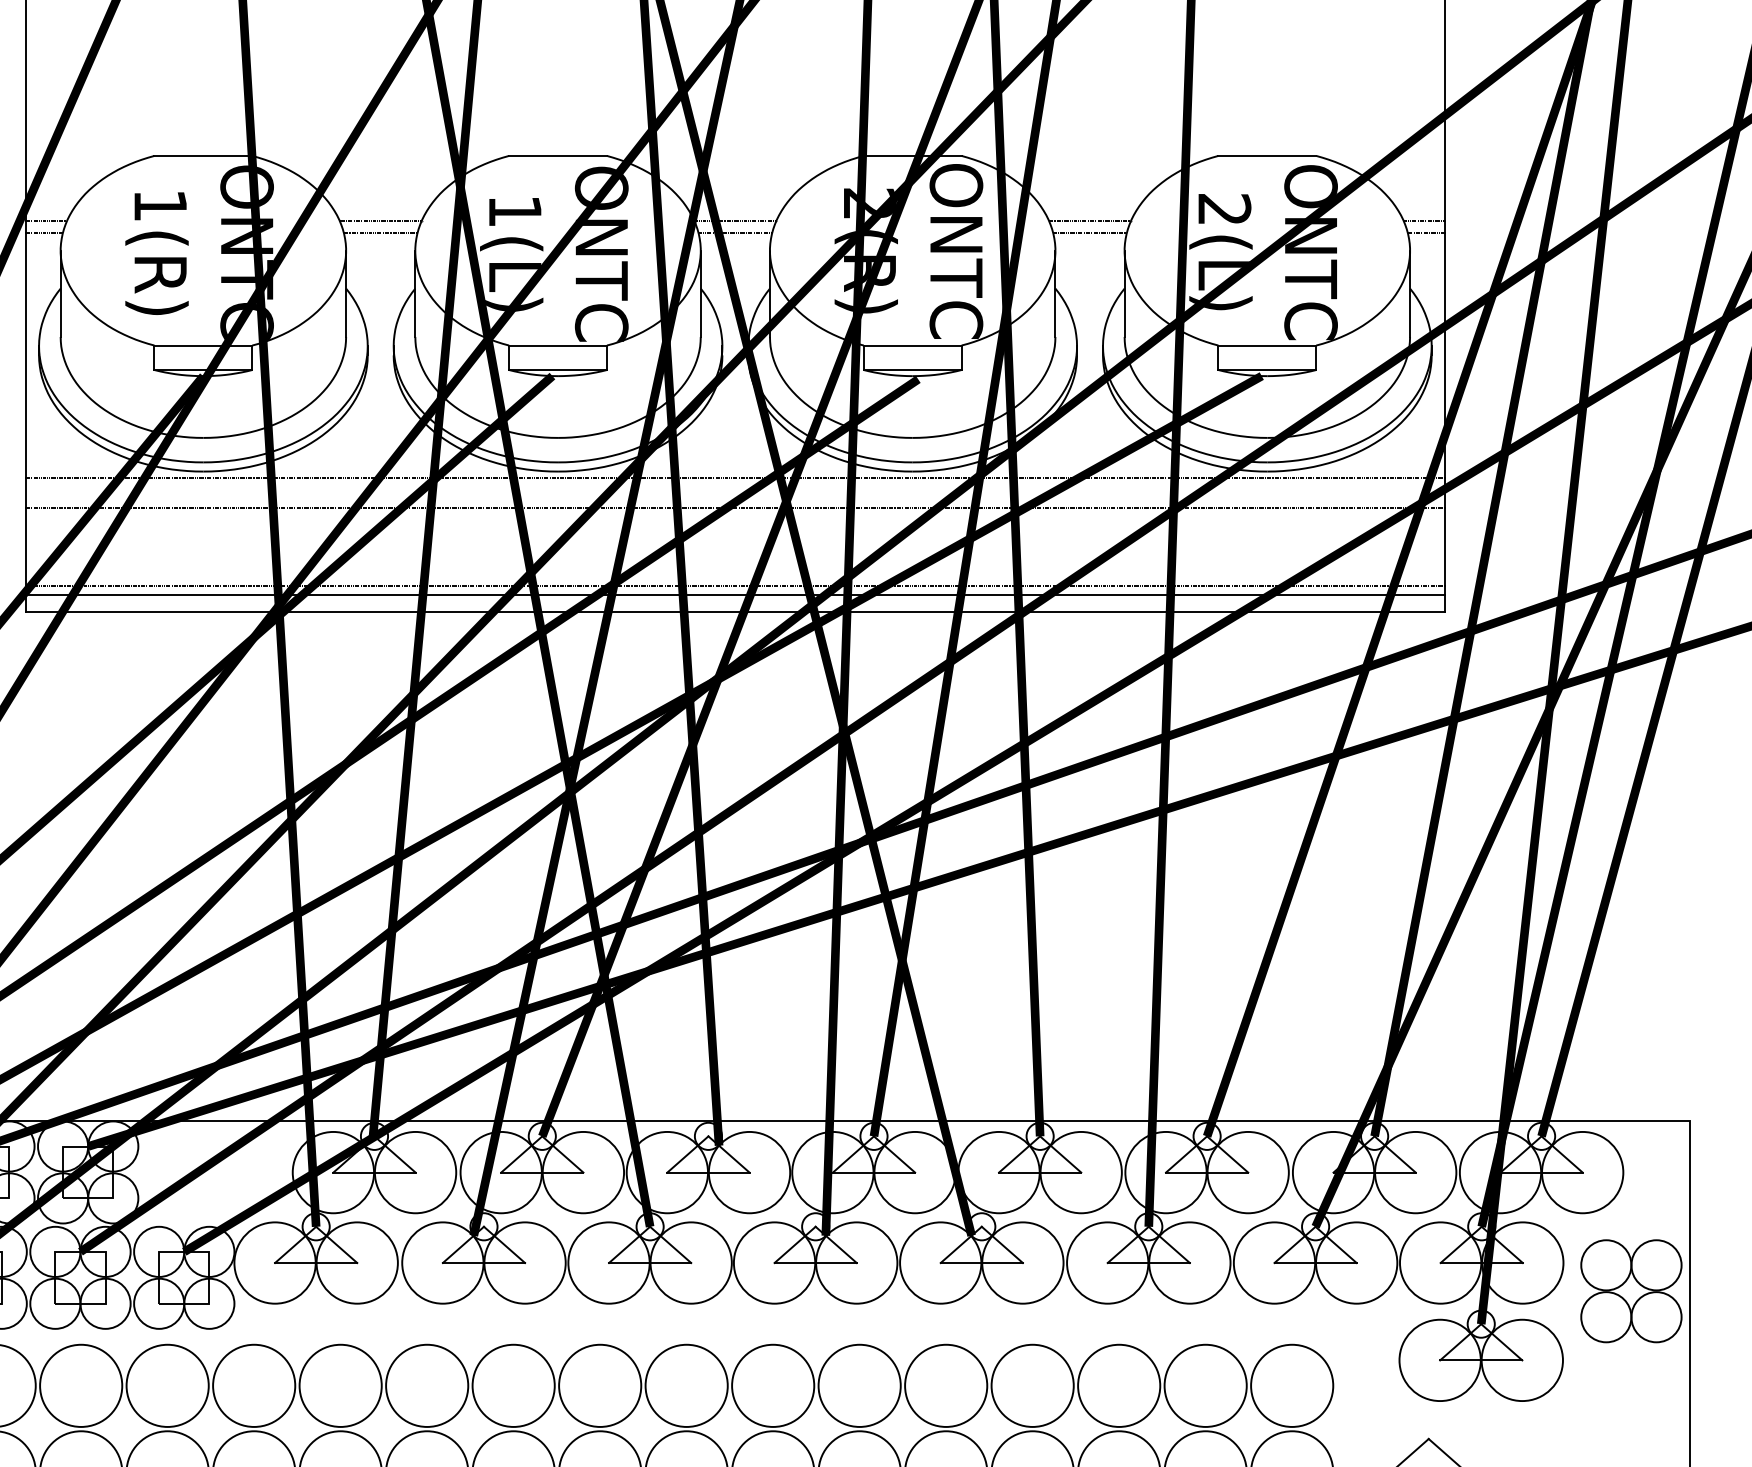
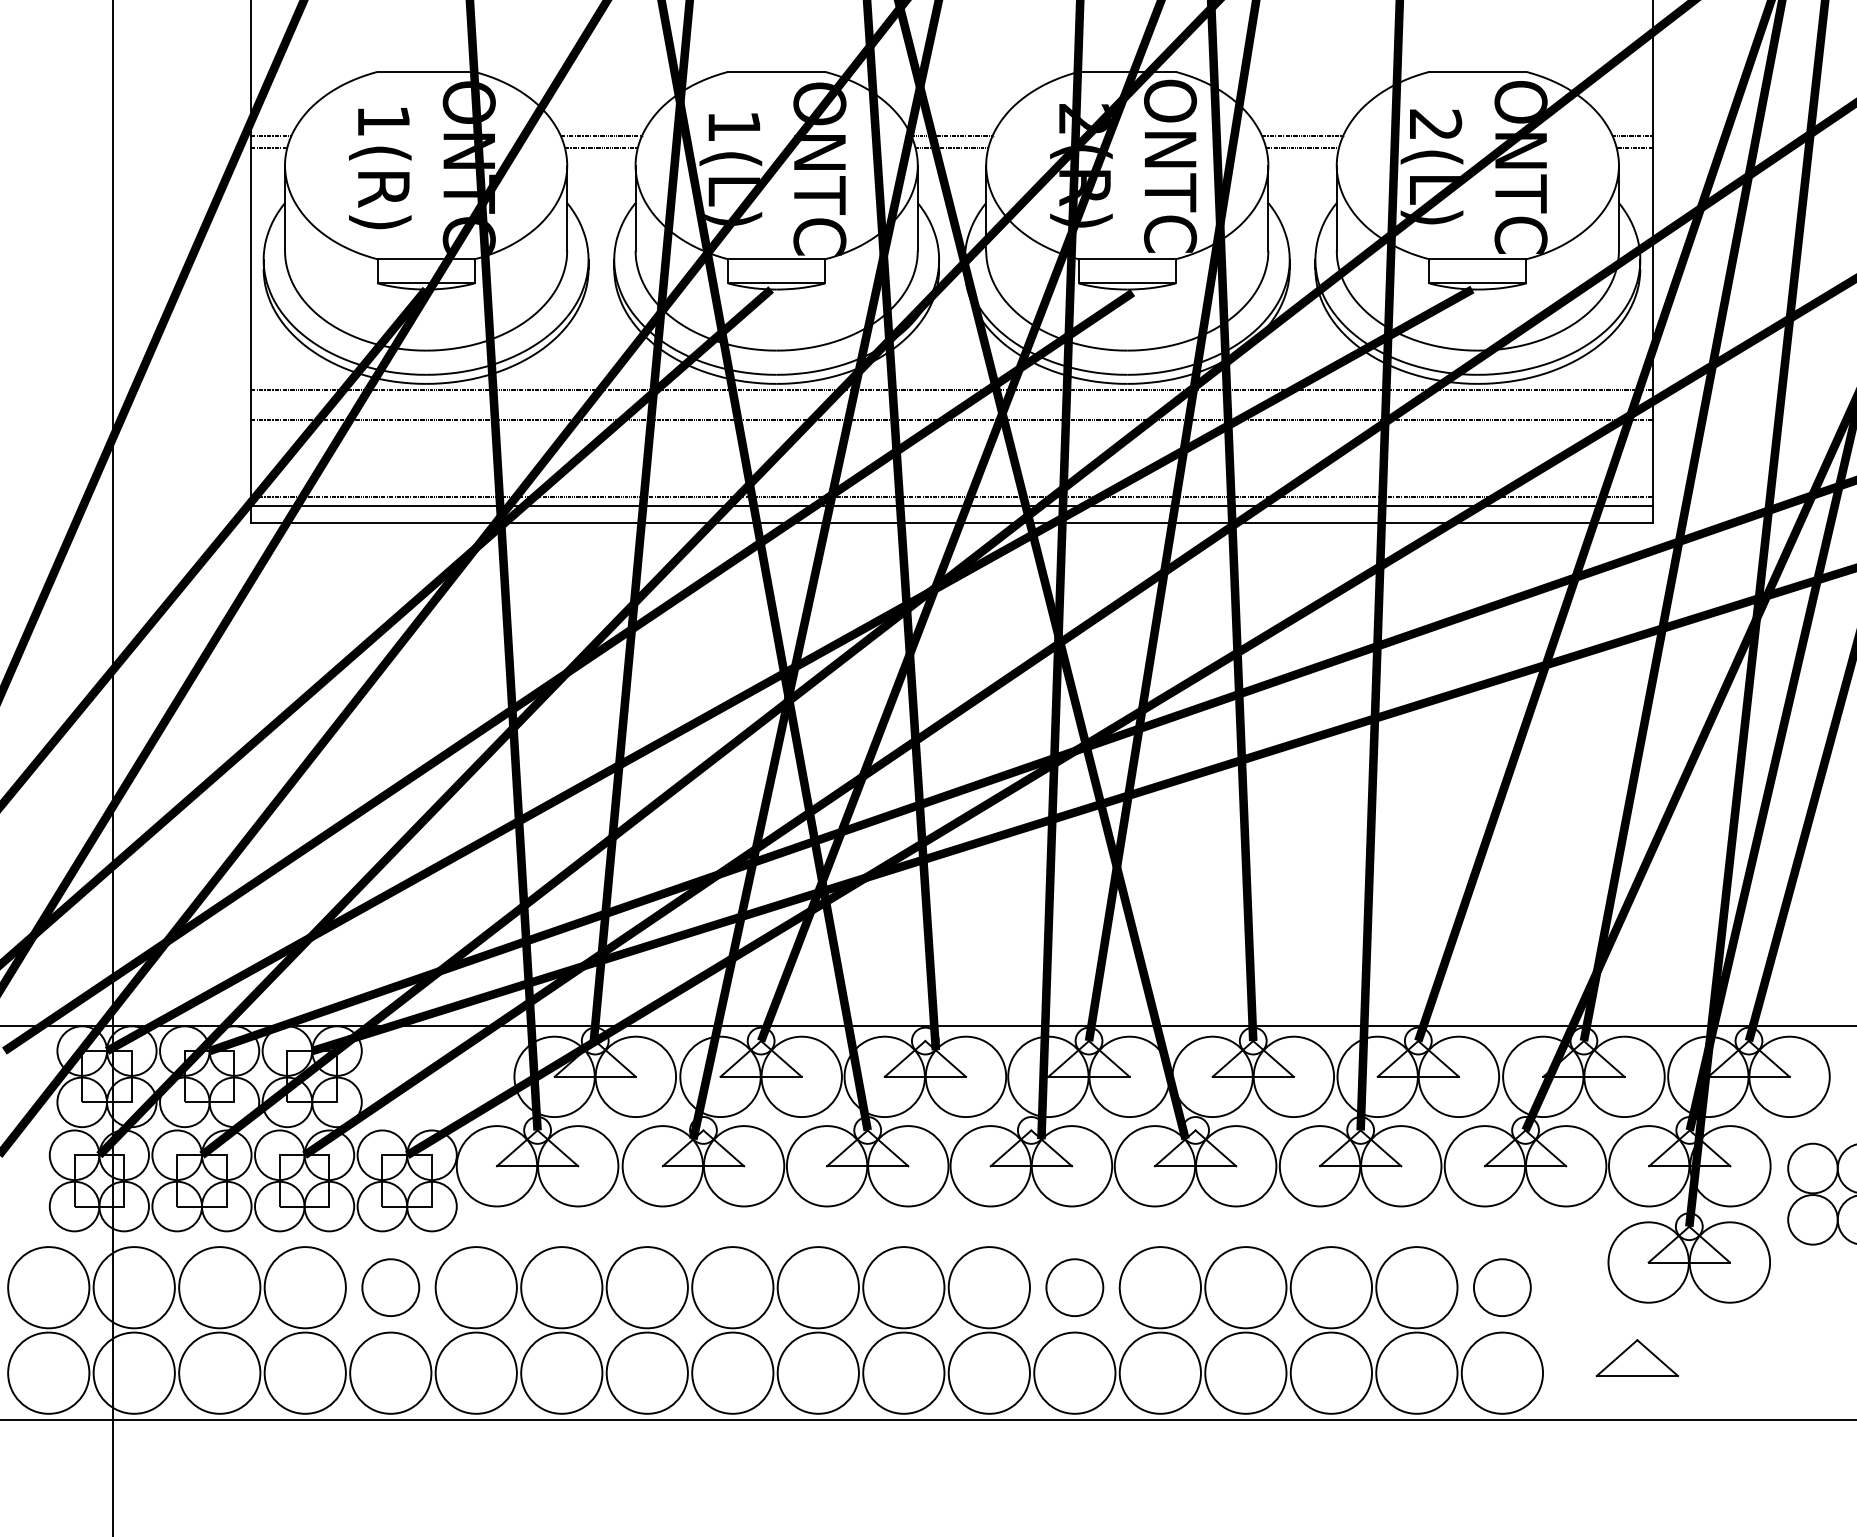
circle: (167, 1385) -> (390, 1287), size x0.7
circle: (859, 1385) -> (1074, 1287), size x0.7
circle: (1292, 1385) -> (1502, 1287), size x0.7

